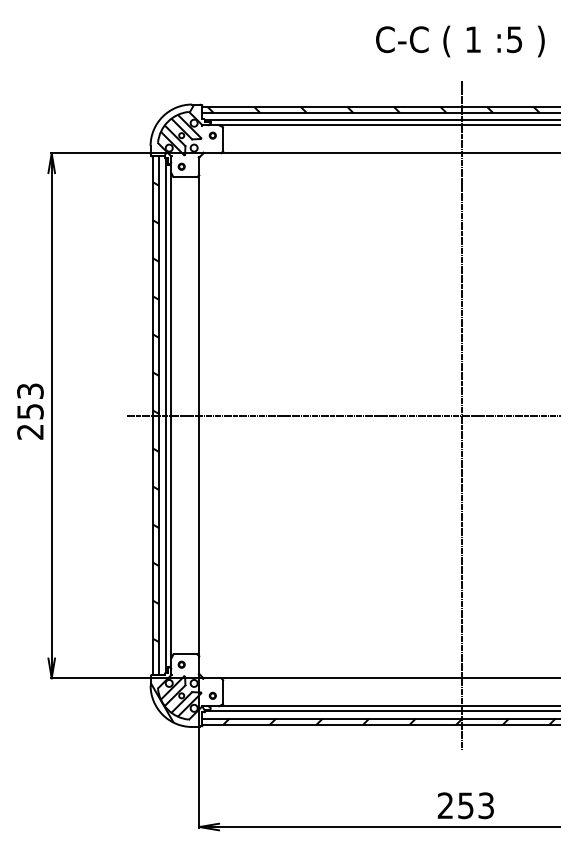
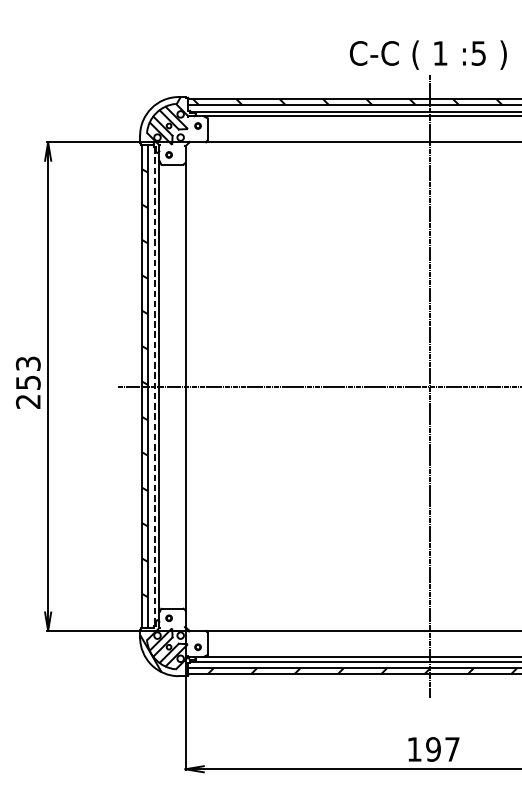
text: (460, 41) -> (428, 55), moved
line: (166, 416) -> (154, 387), solid -> dashed
text: (465, 805) -> (433, 749), 253 -> 197

